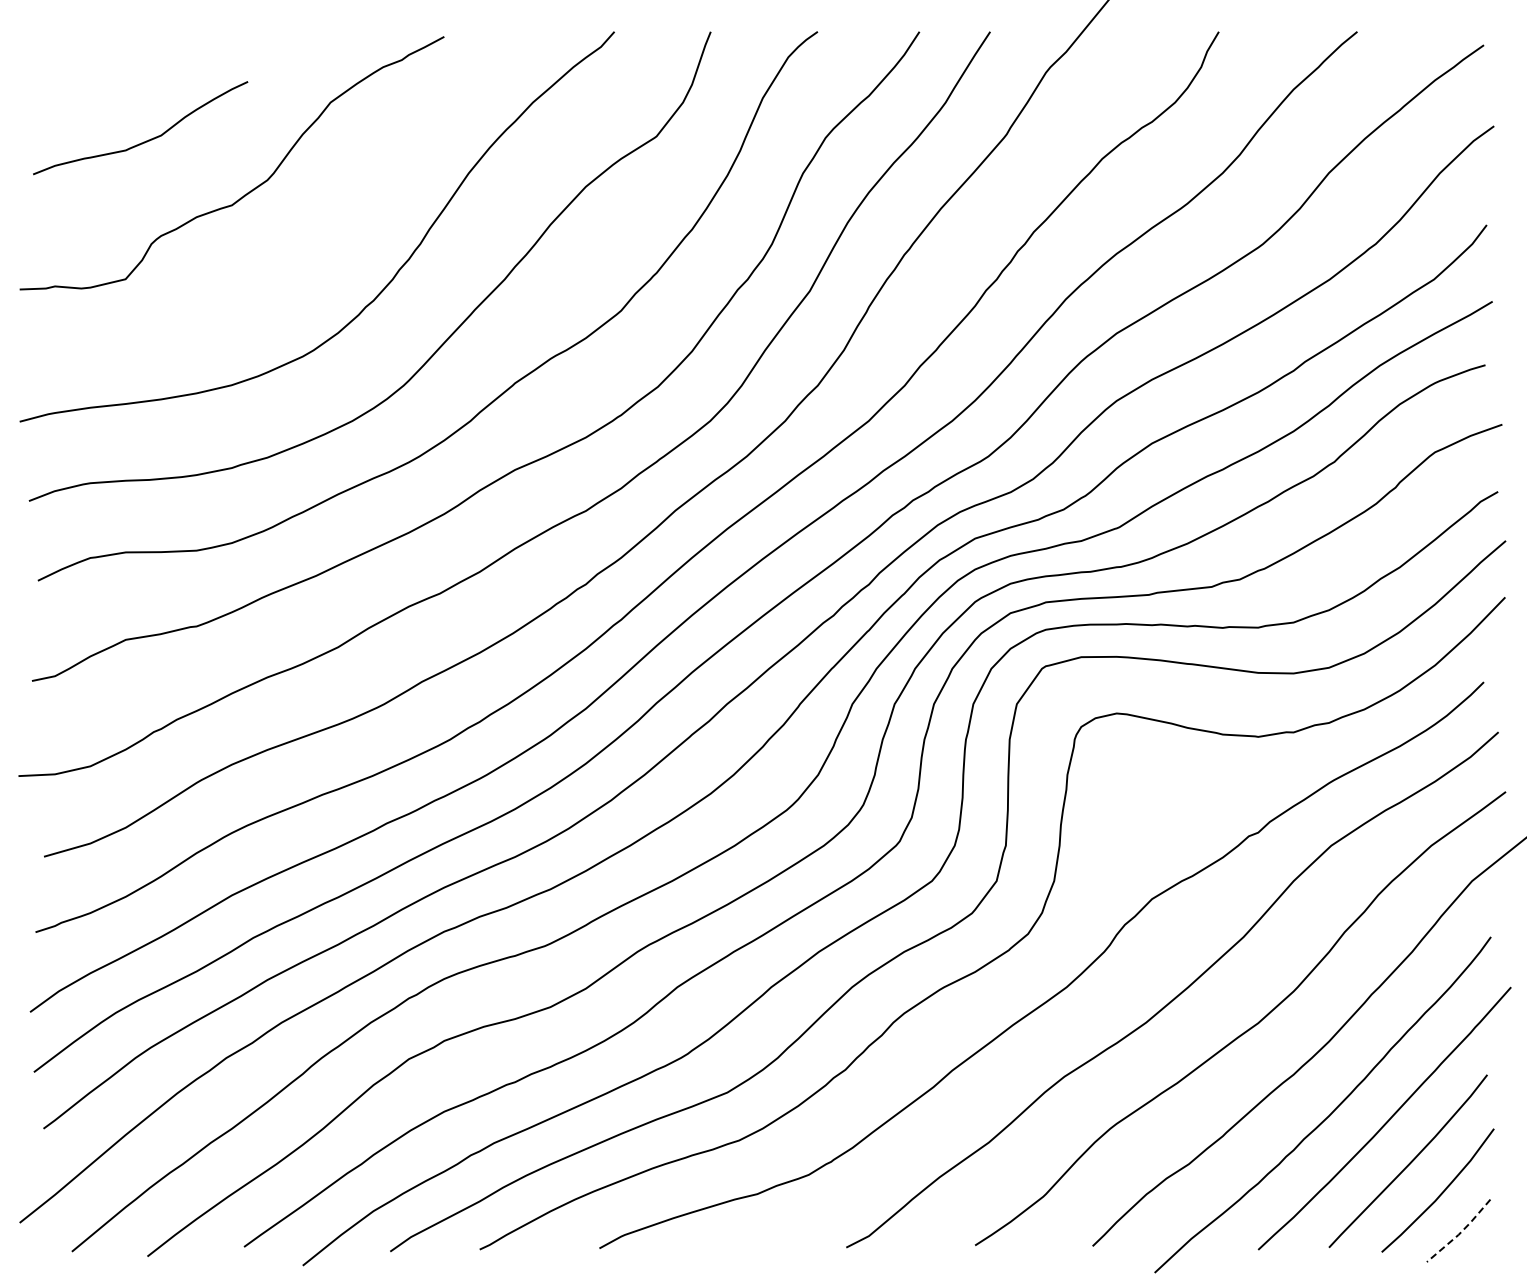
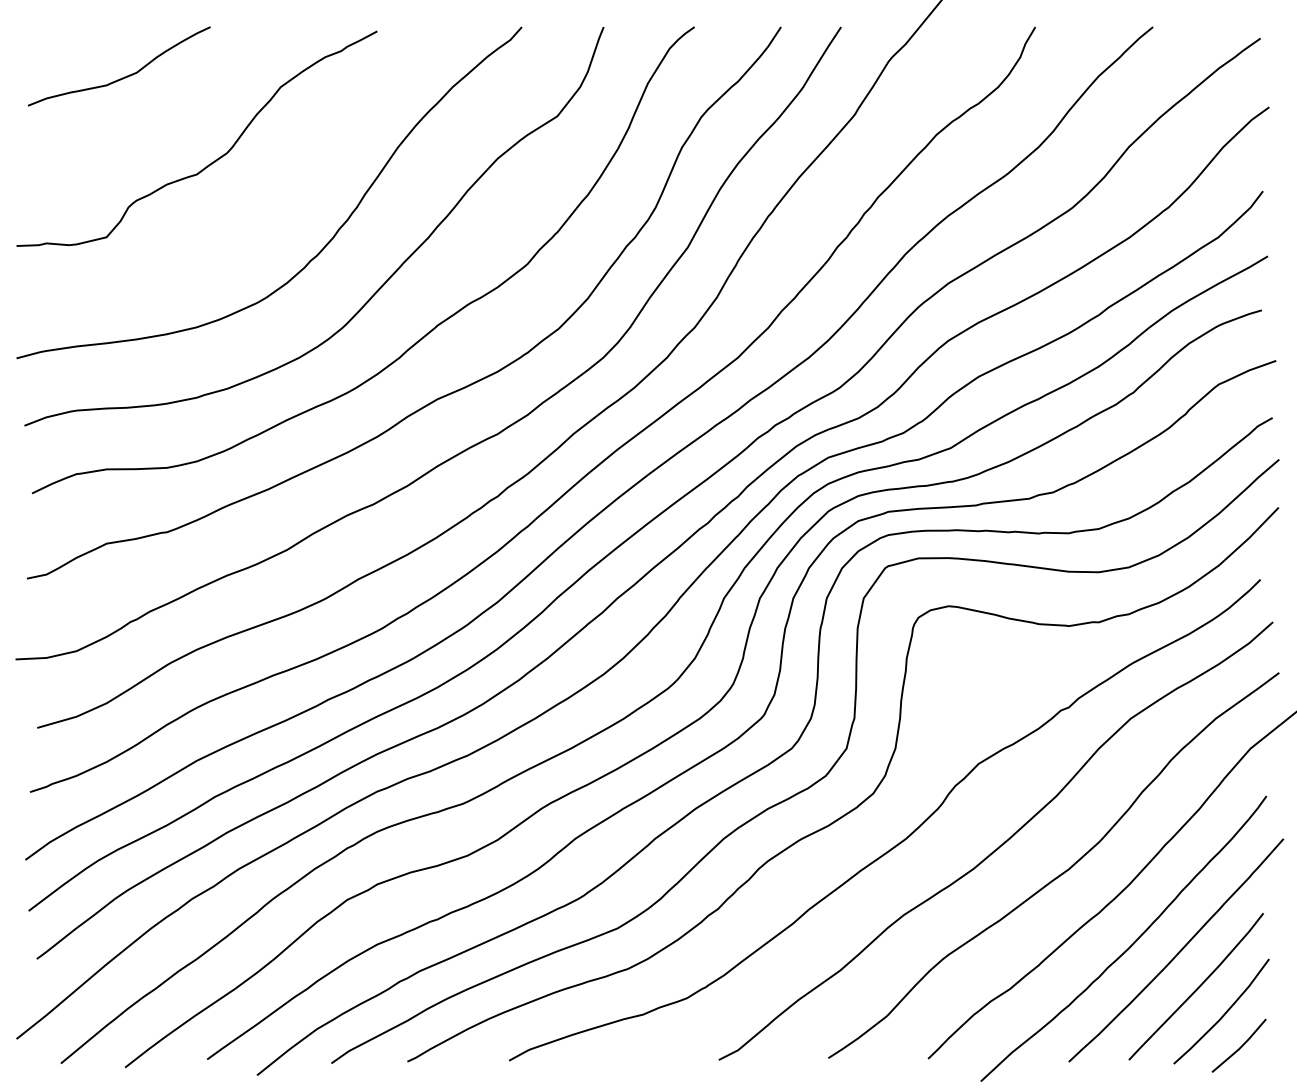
curve: (143, 141) -> (121, 77), moved
line: (1460, 1232) -> (1240, 1047), dashed -> solid

